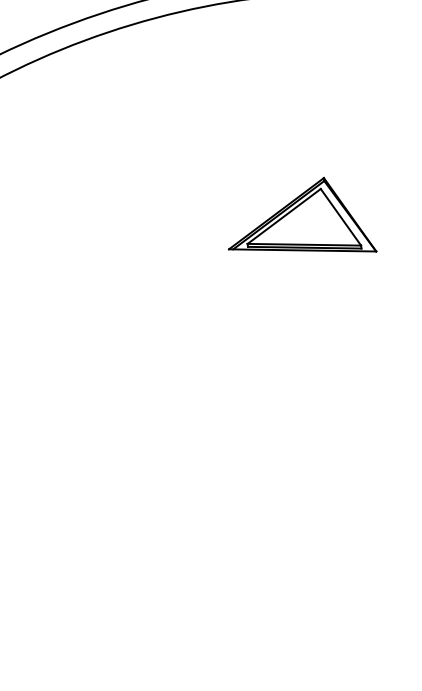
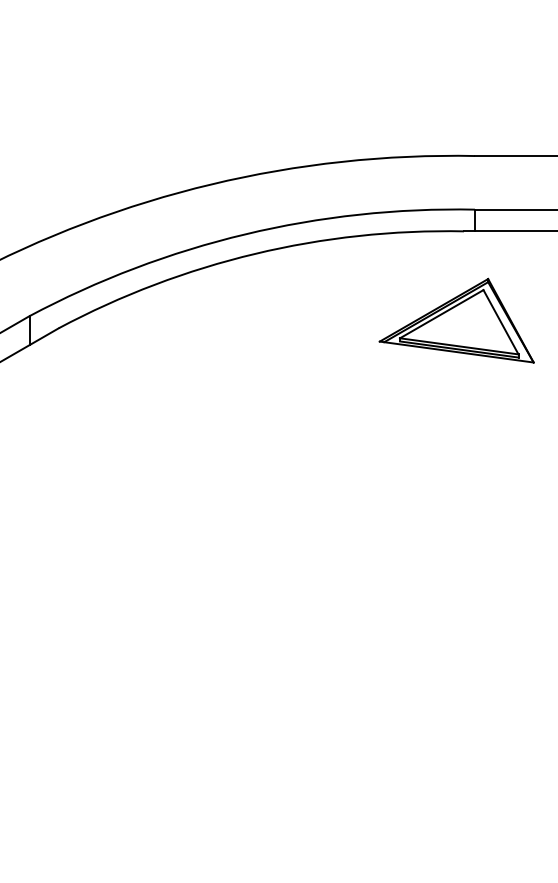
part: (298, 220) -> (456, 320), moved

